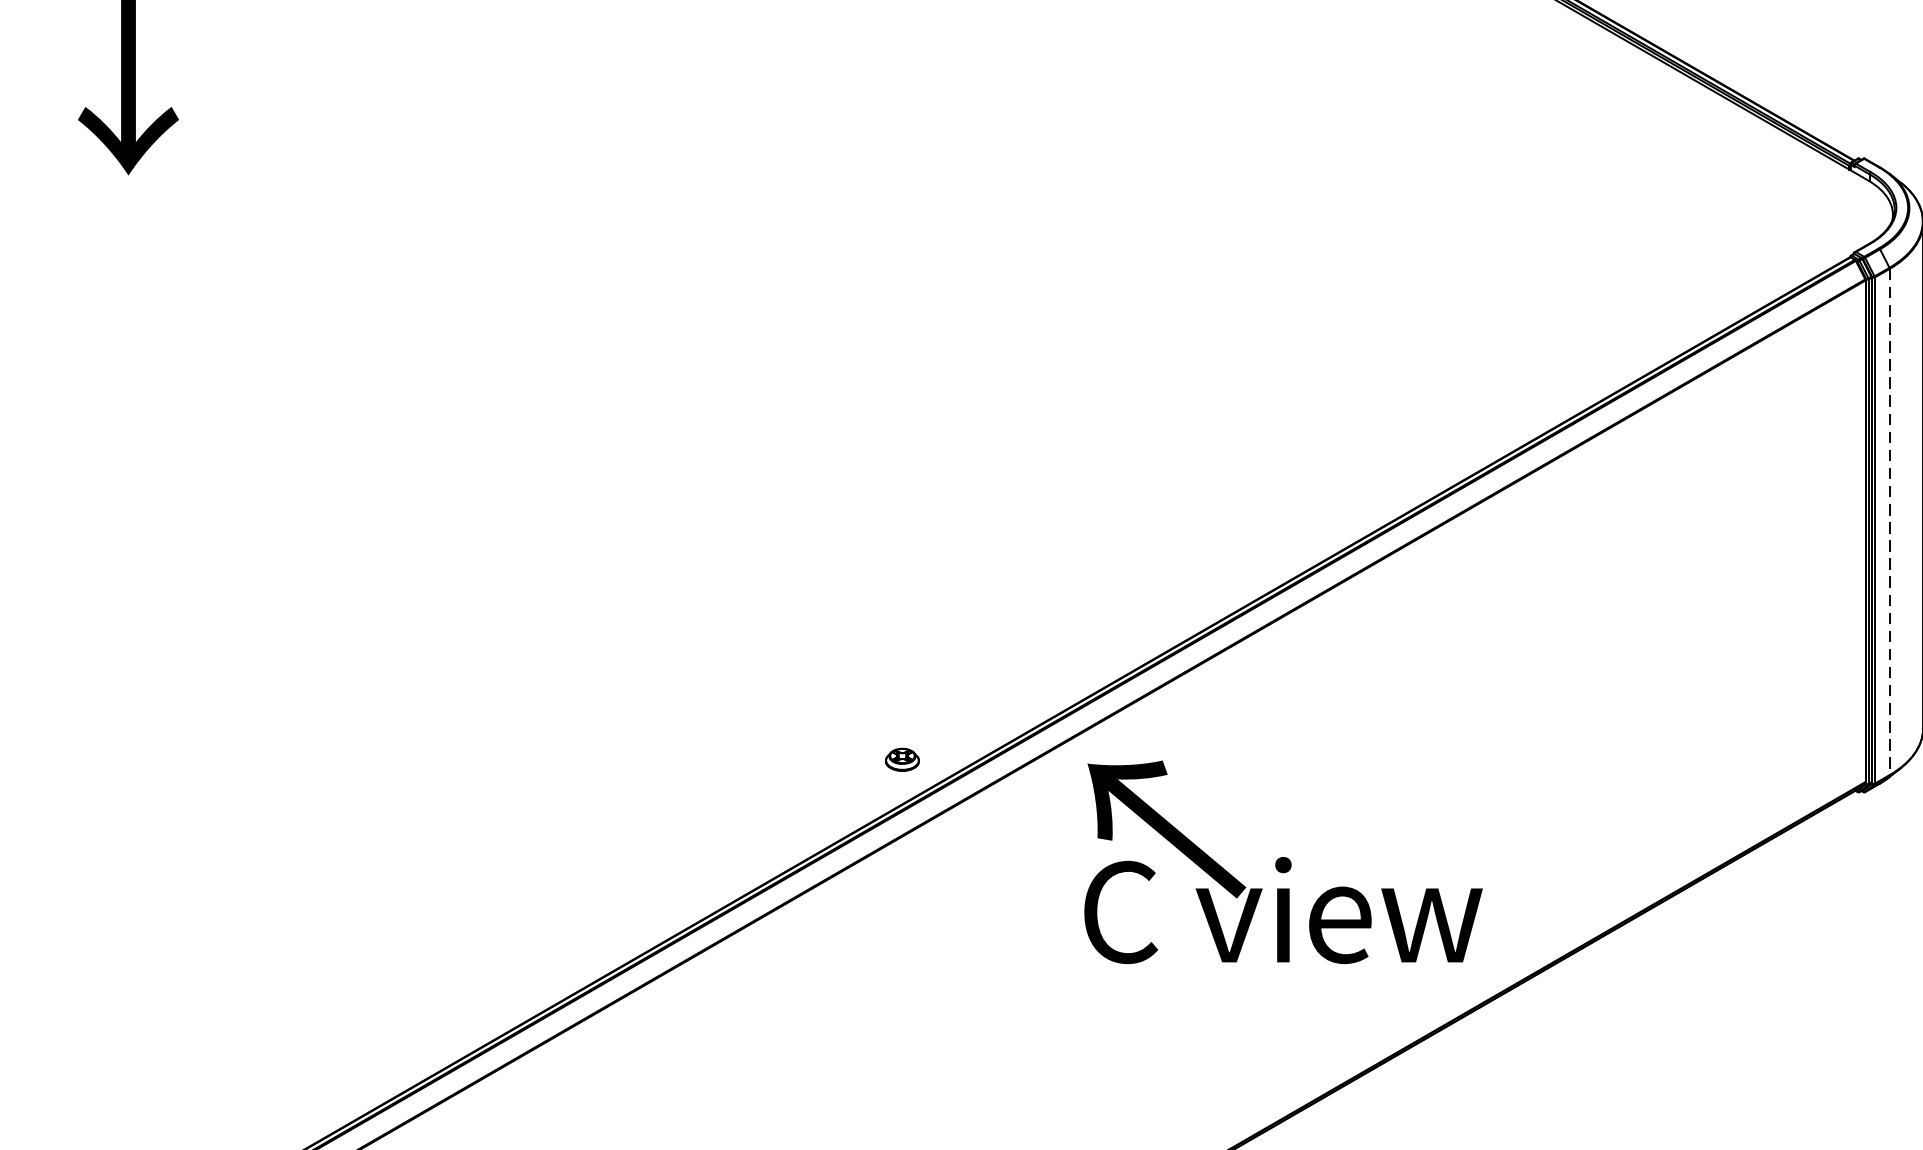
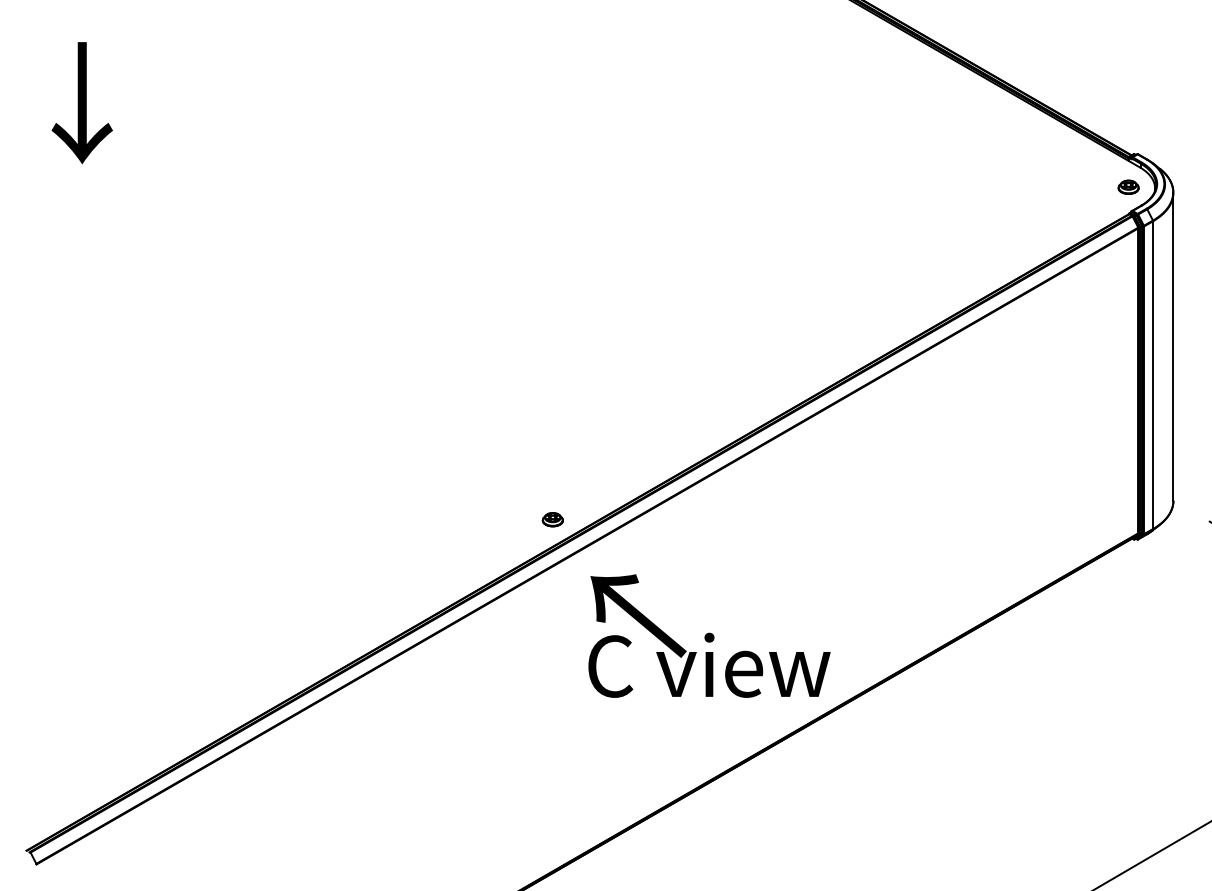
part: (1849, 211) -> (1128, 186), added
line: (1890, 522) -> (1153, 375), dashed -> solid
text: (1283, 861) -> (709, 635), moved

